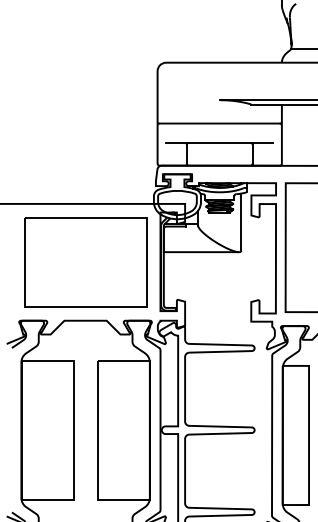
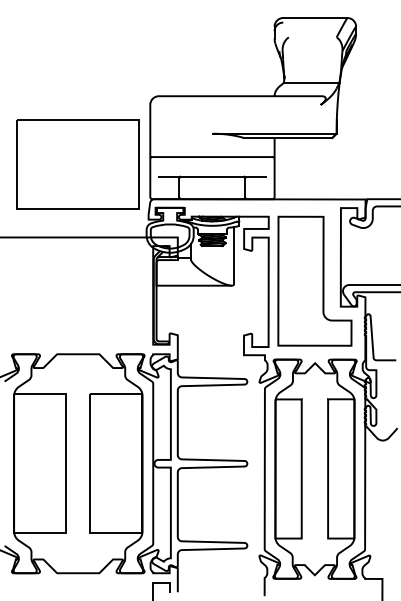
part: (84, 261) -> (77, 164), moved

